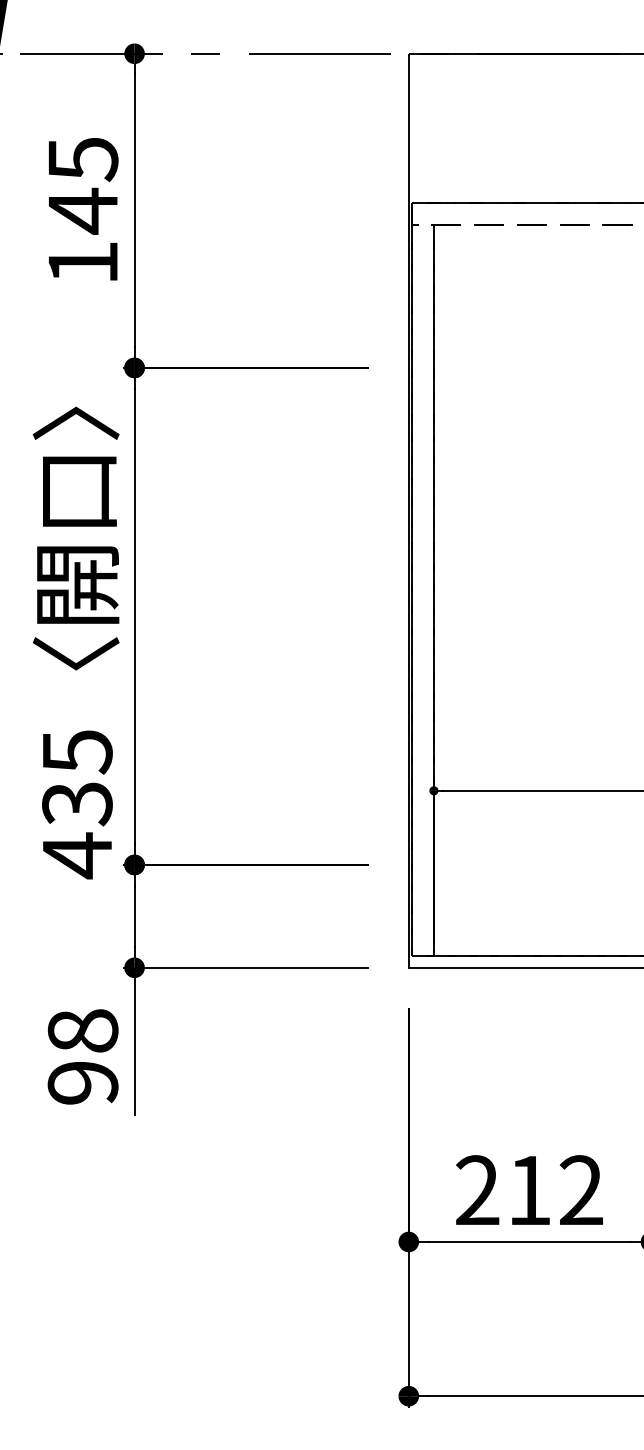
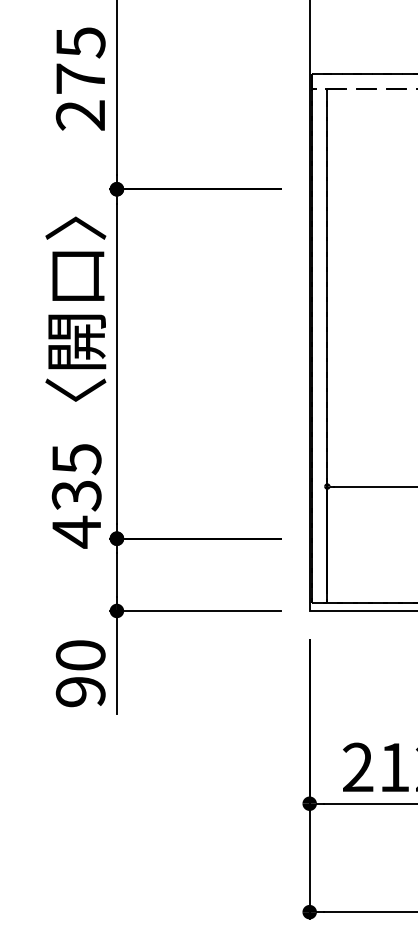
text: (82, 235) -> (80, 96), 145 -> 275
text: (82, 1030) -> (80, 655), 98 -> 90

